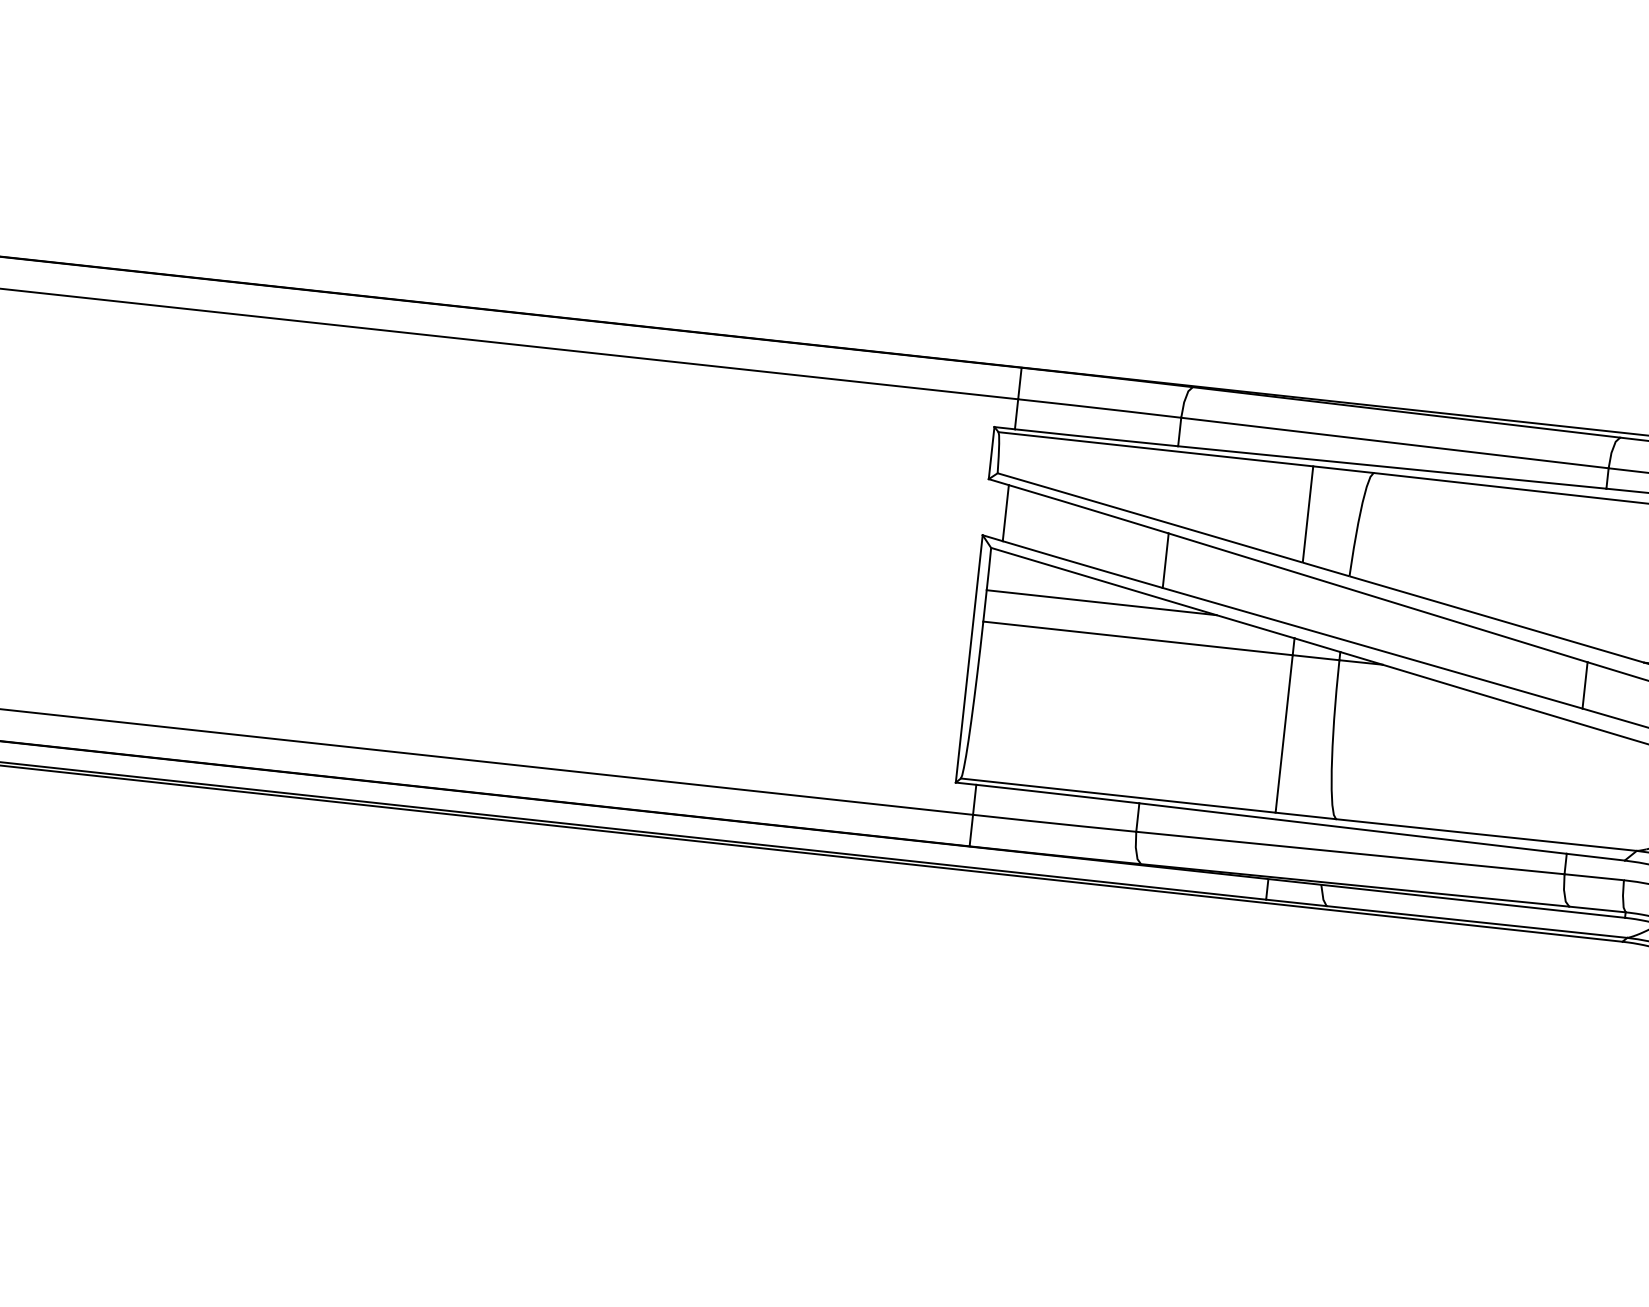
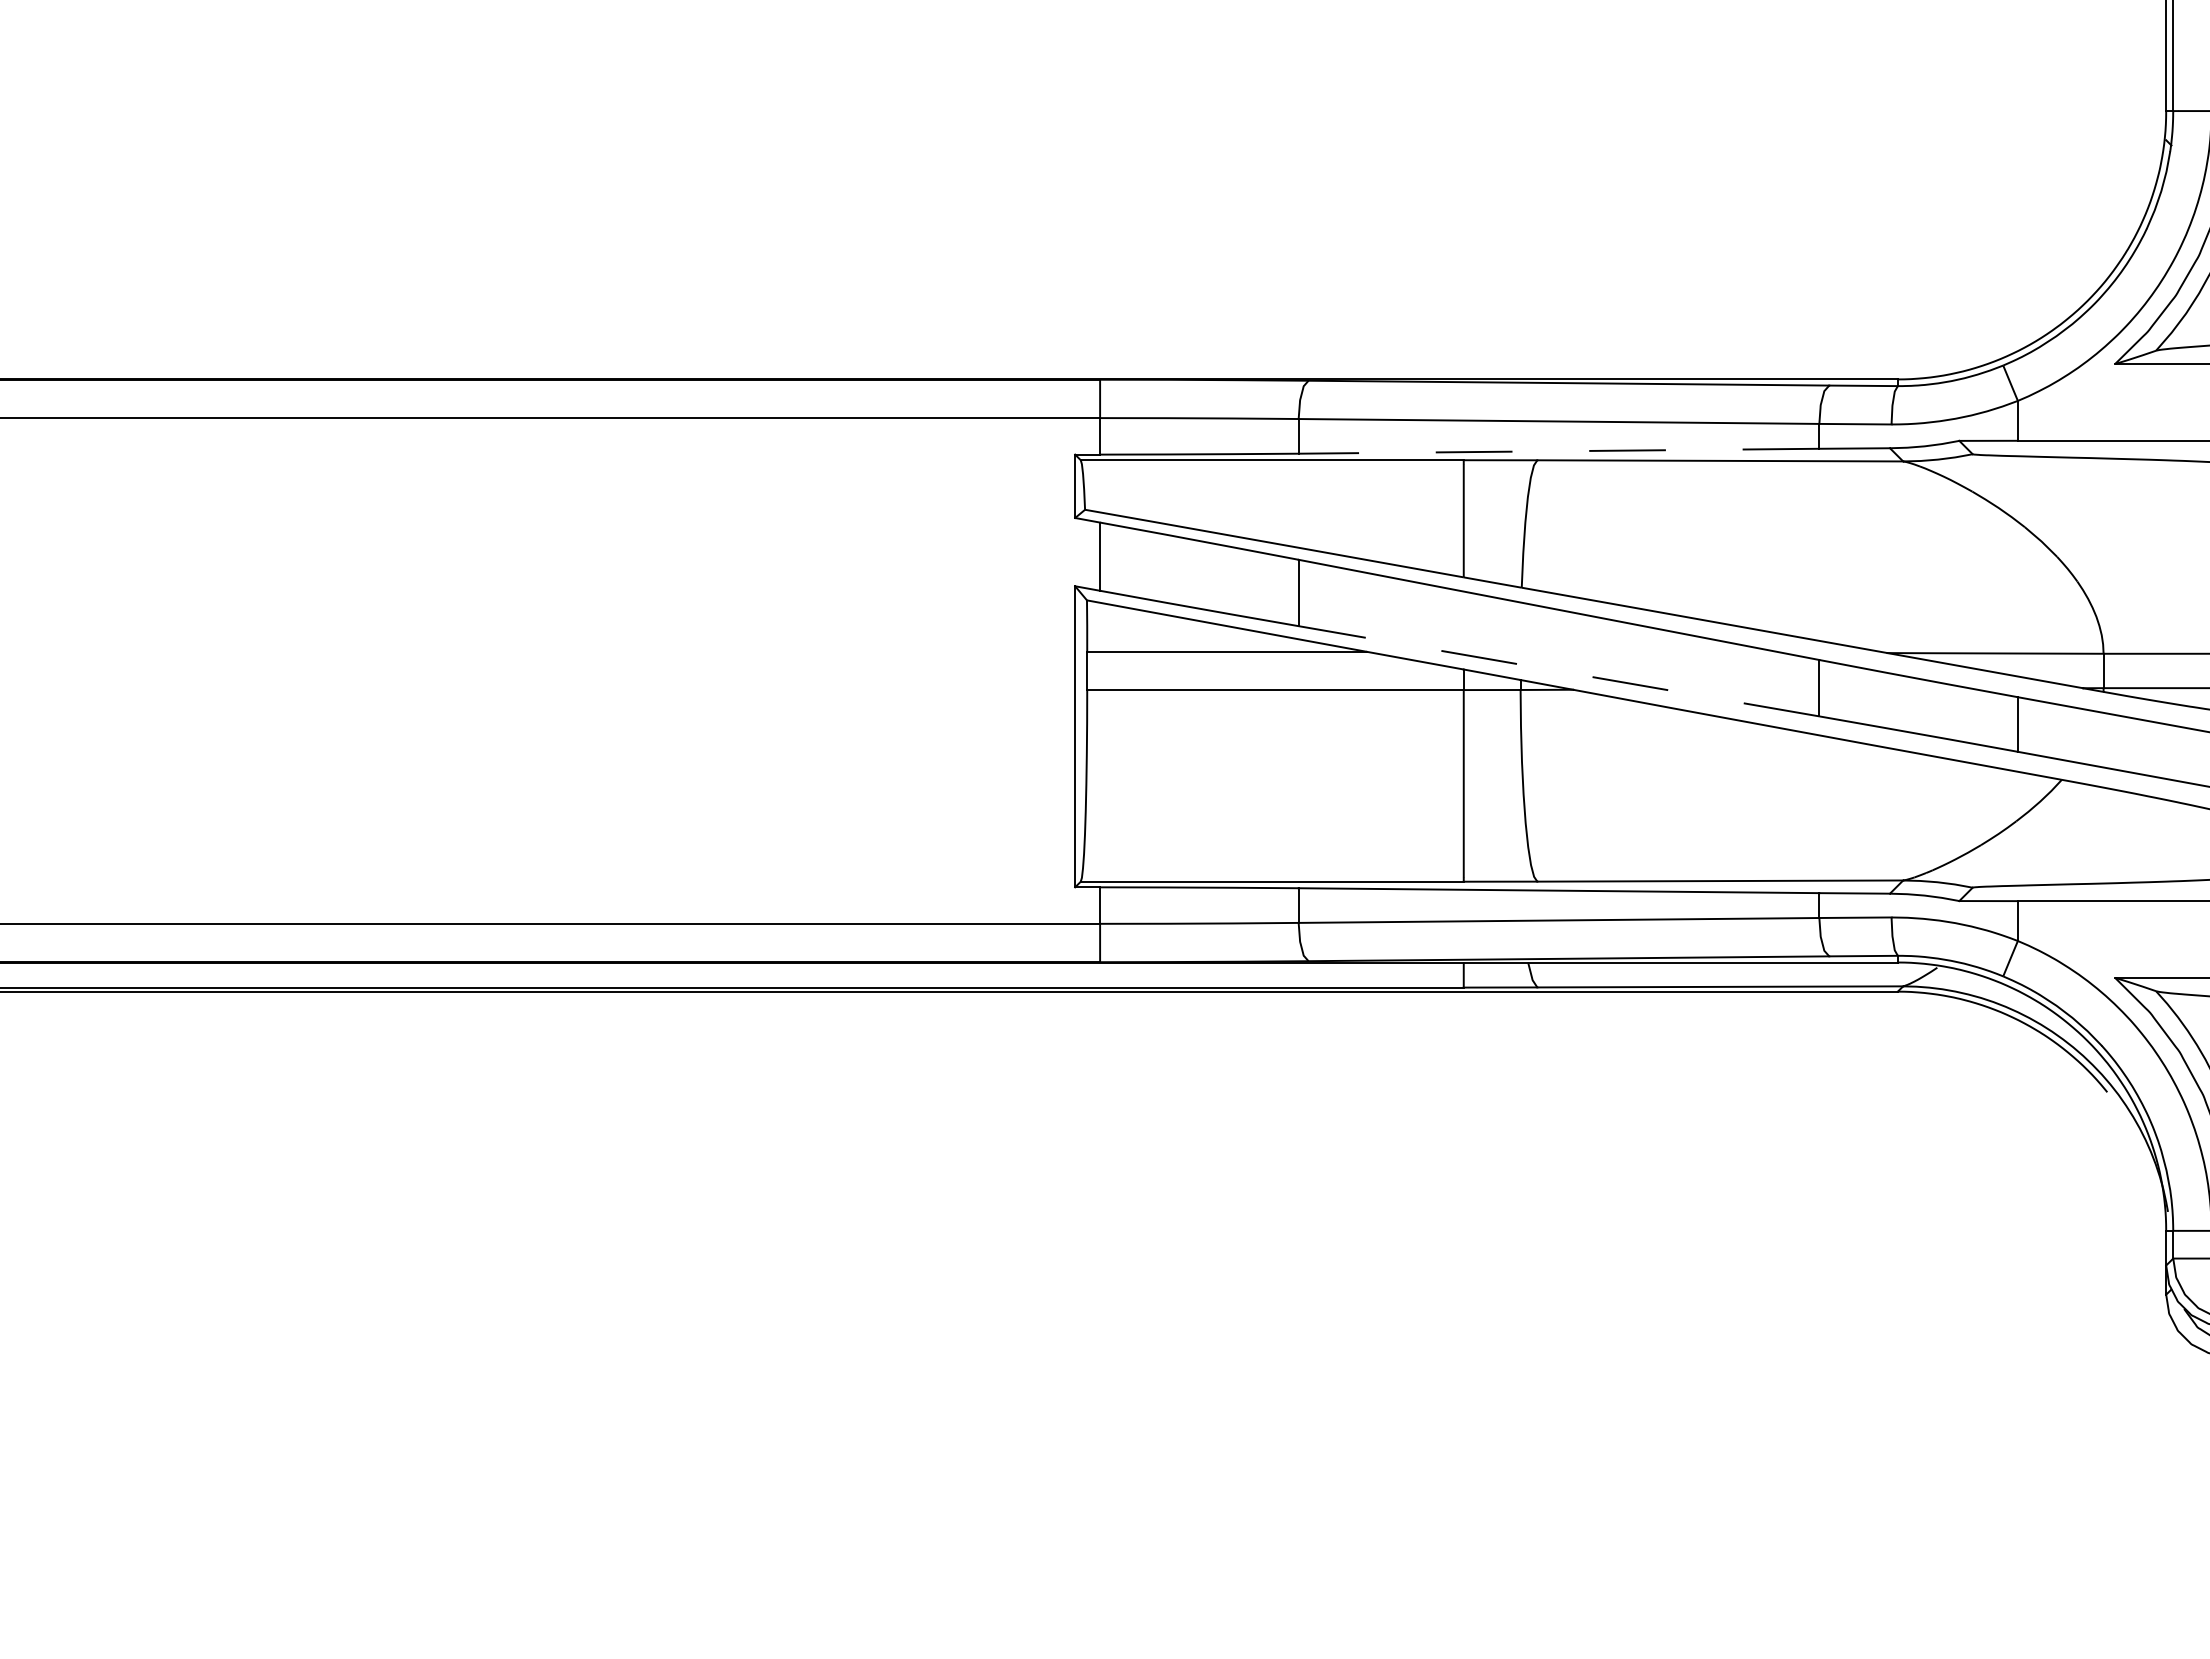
line: (1391, 467) -> (1558, 451), solid -> dashed
line: (1372, 648) -> (1558, 671), solid -> dashed

